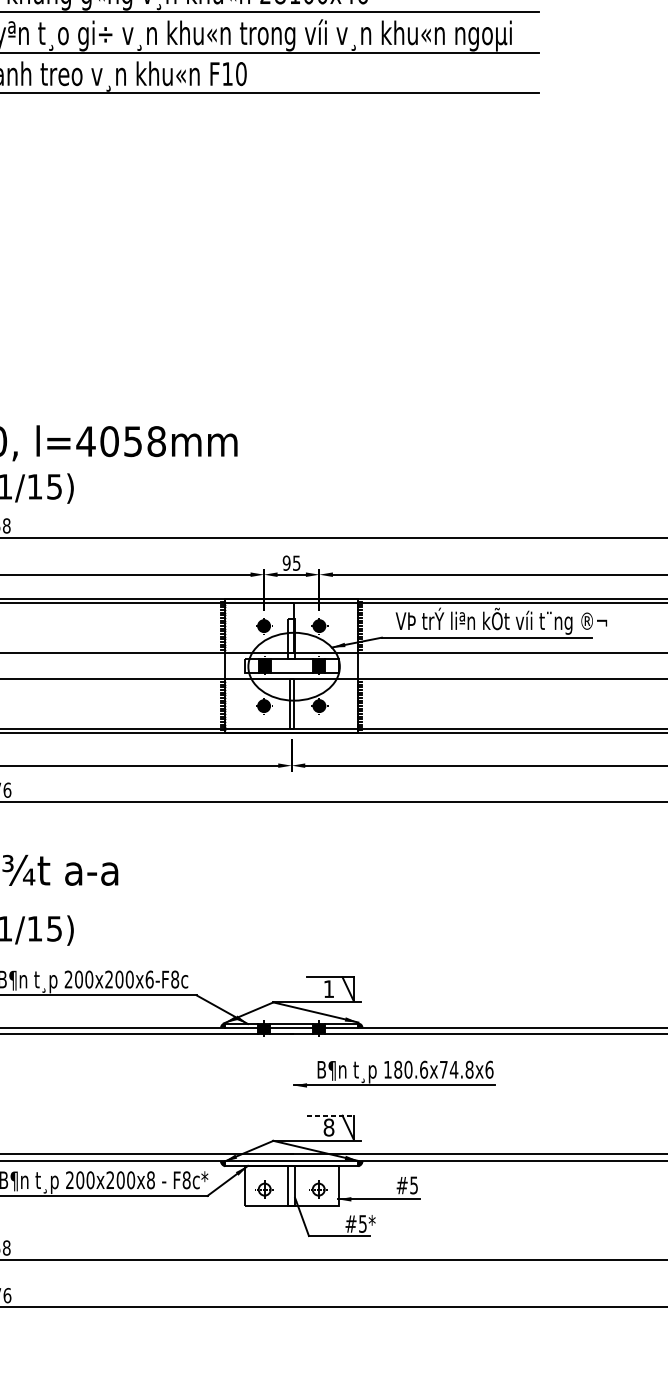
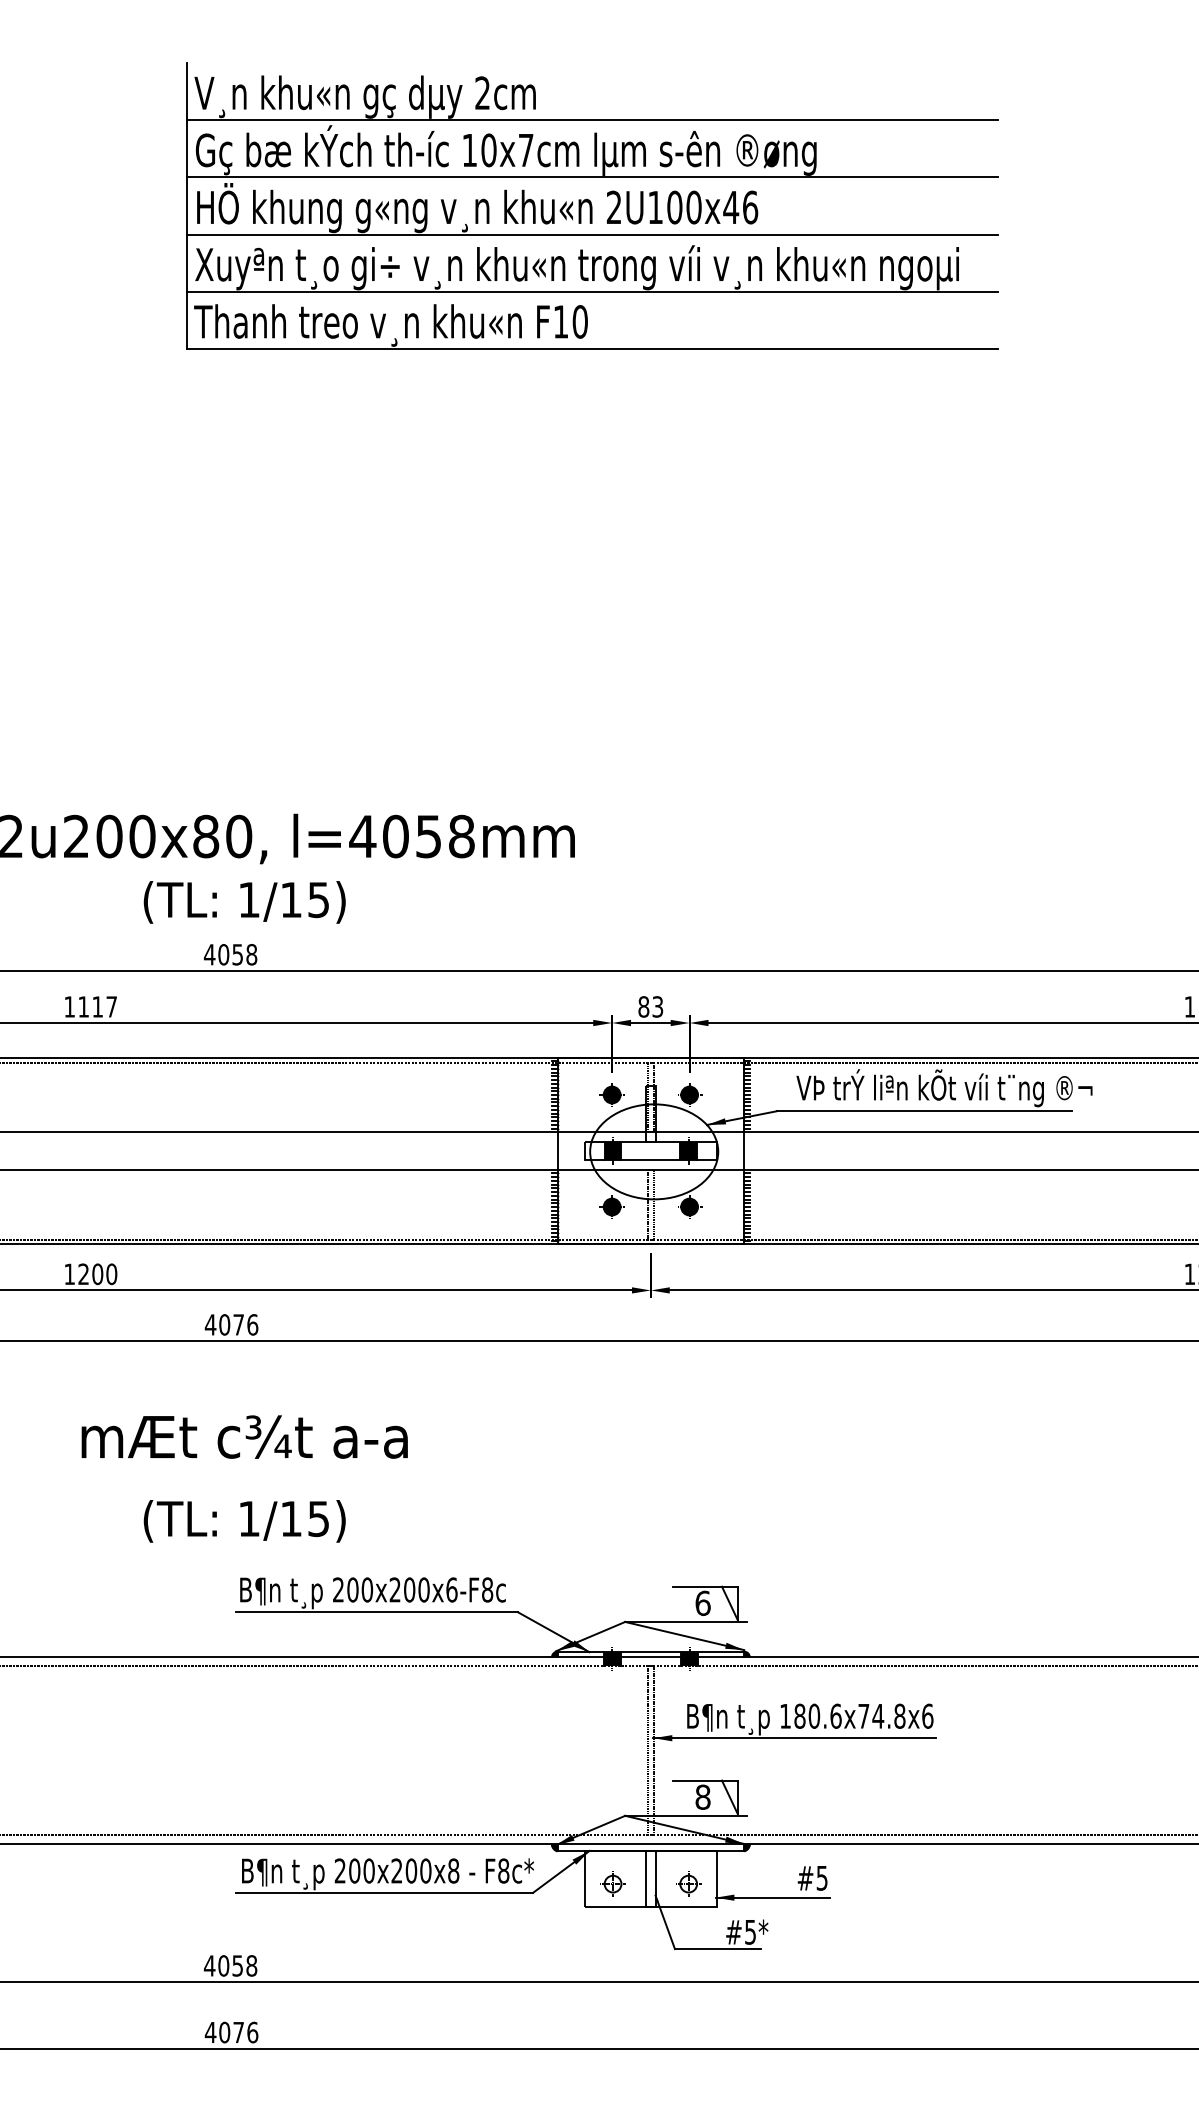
text: (291, 562) -> (650, 1006), 95 -> 83
text: (328, 989) -> (702, 1603), 1 -> 6
line: (330, 1115) -> (705, 1780), dashed -> solid

